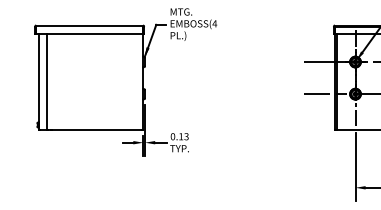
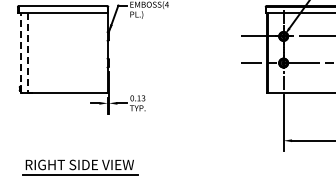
line: (39, 81) -> (21, 52), solid -> dashed
line: (46, 81) -> (27, 52), solid -> dashed

